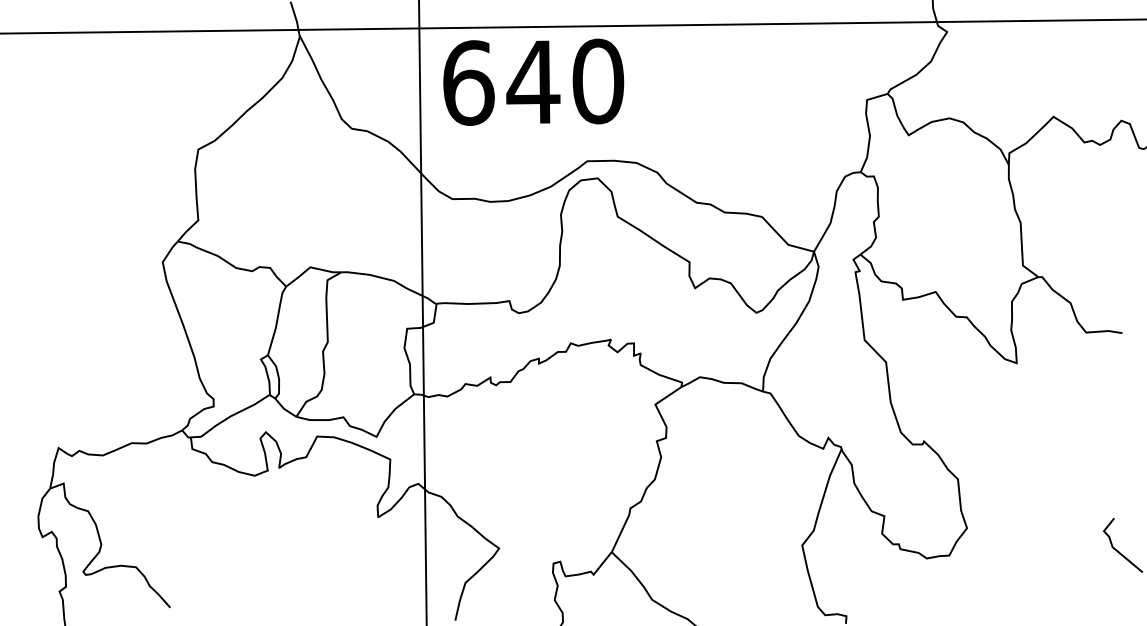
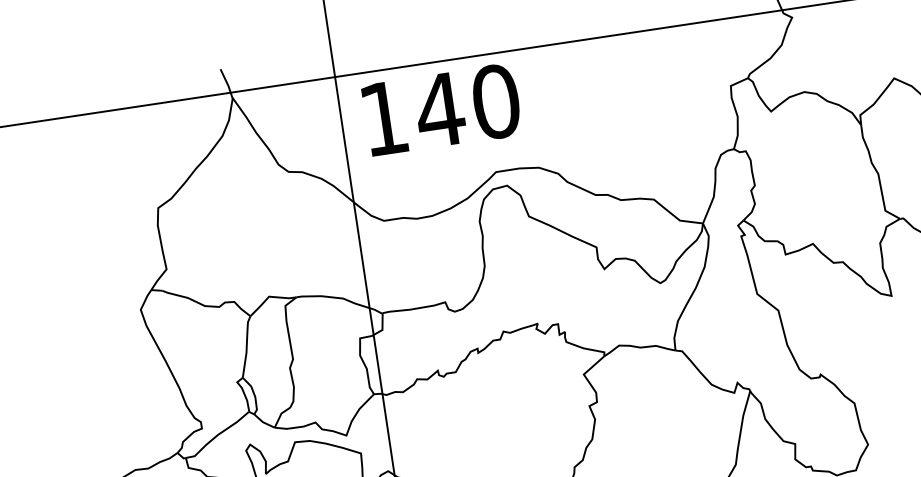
text: (468, 82) -> (383, 118), 640 -> 140

